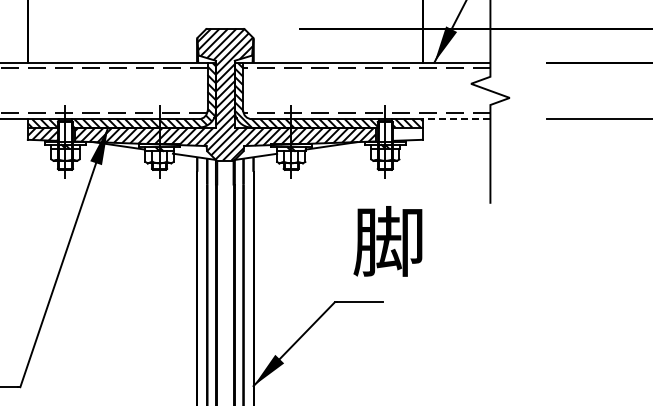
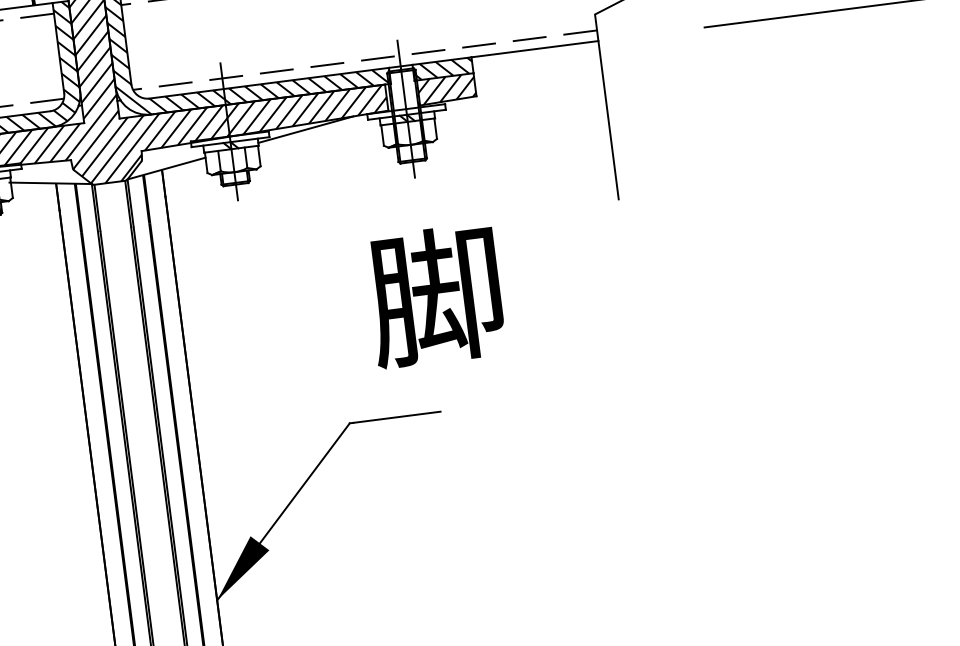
line: (456, 119) -> (534, 49), dashed -> solid
hatch: (407, 133) -> (445, 88), added

